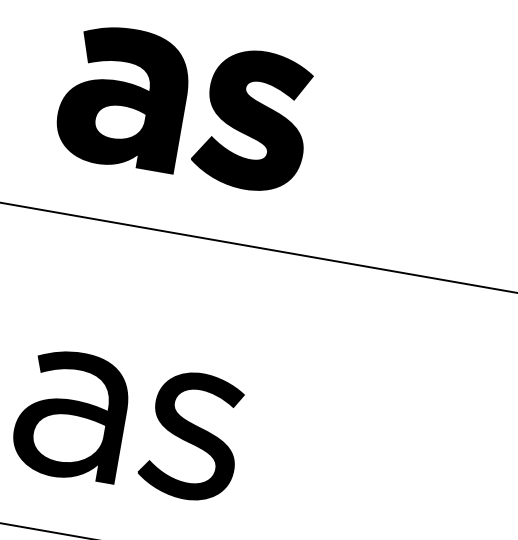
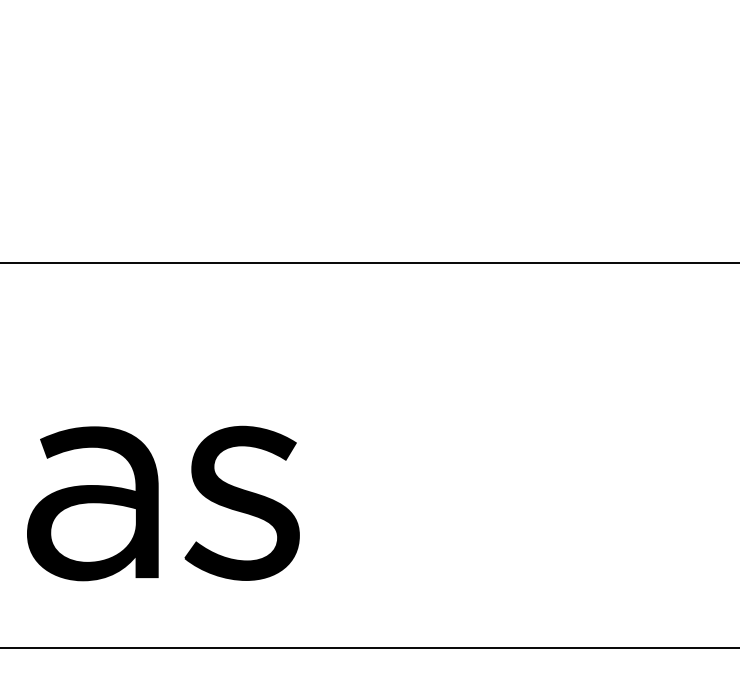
part: (184, 108) -> (164, 110), removed

